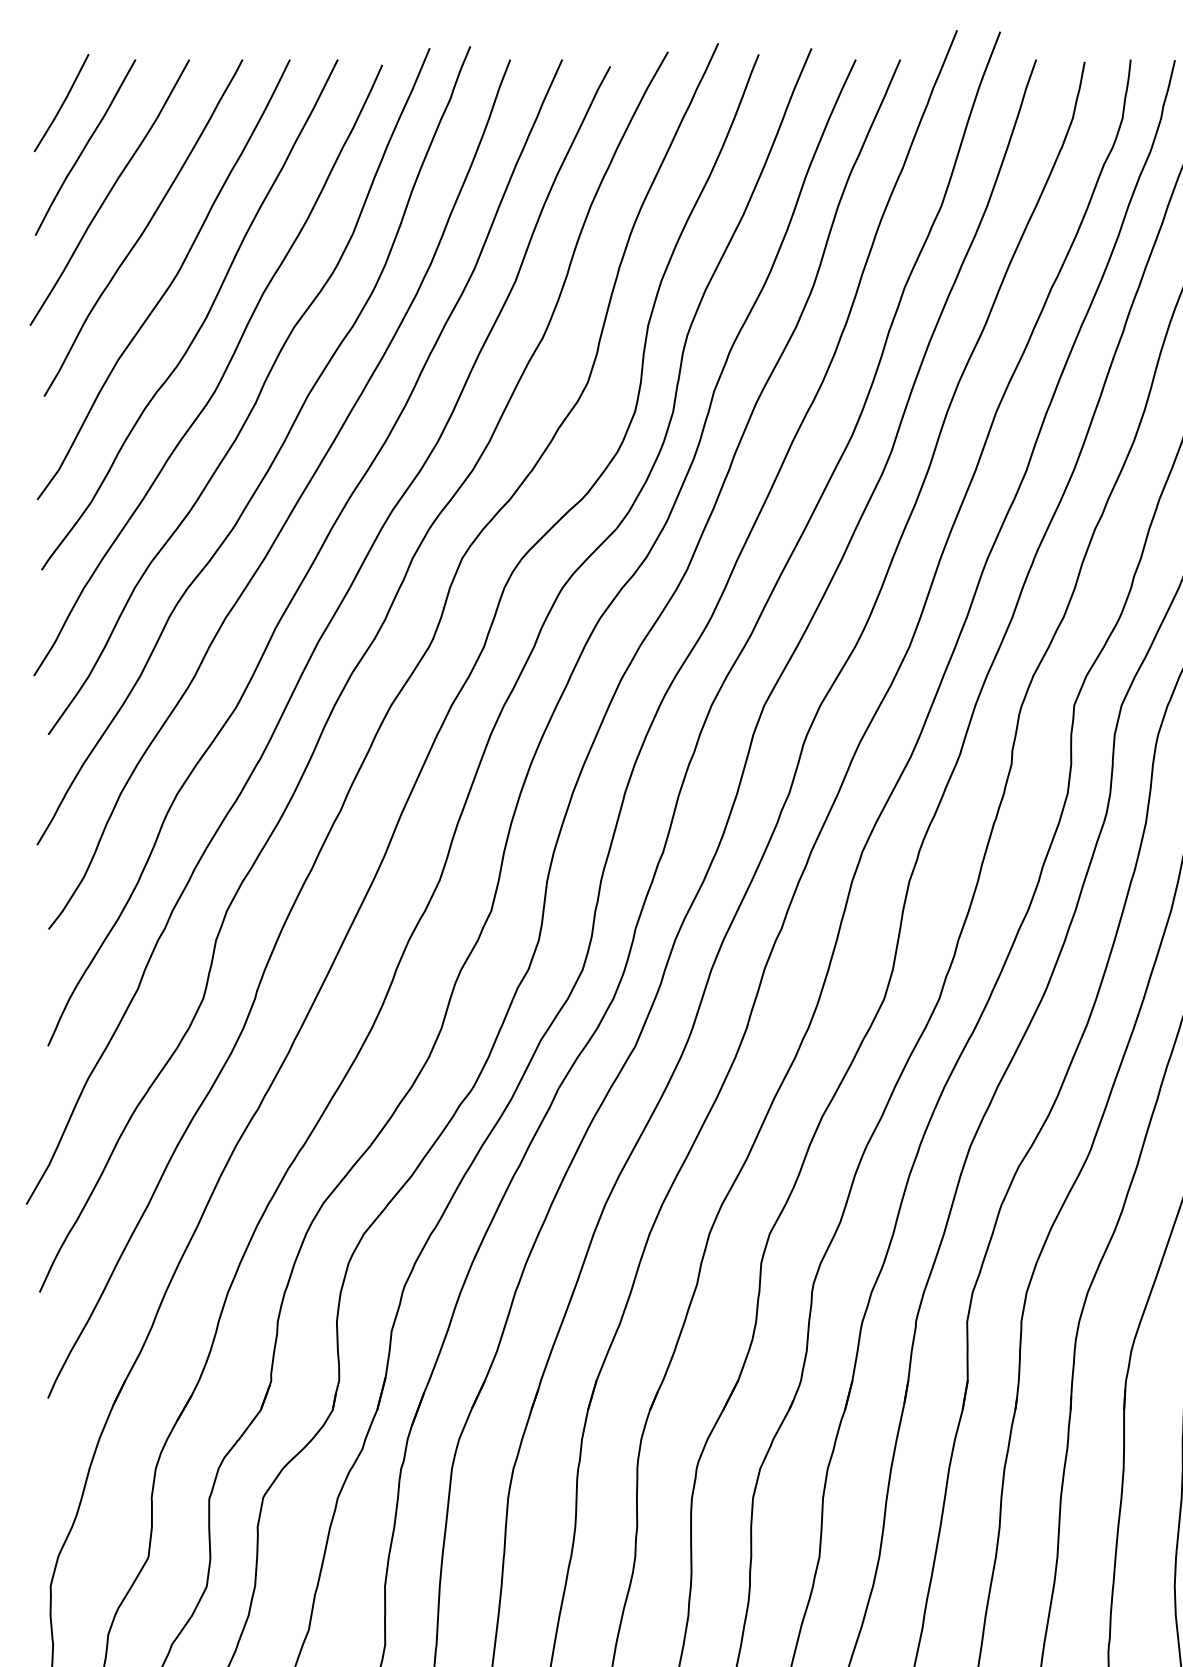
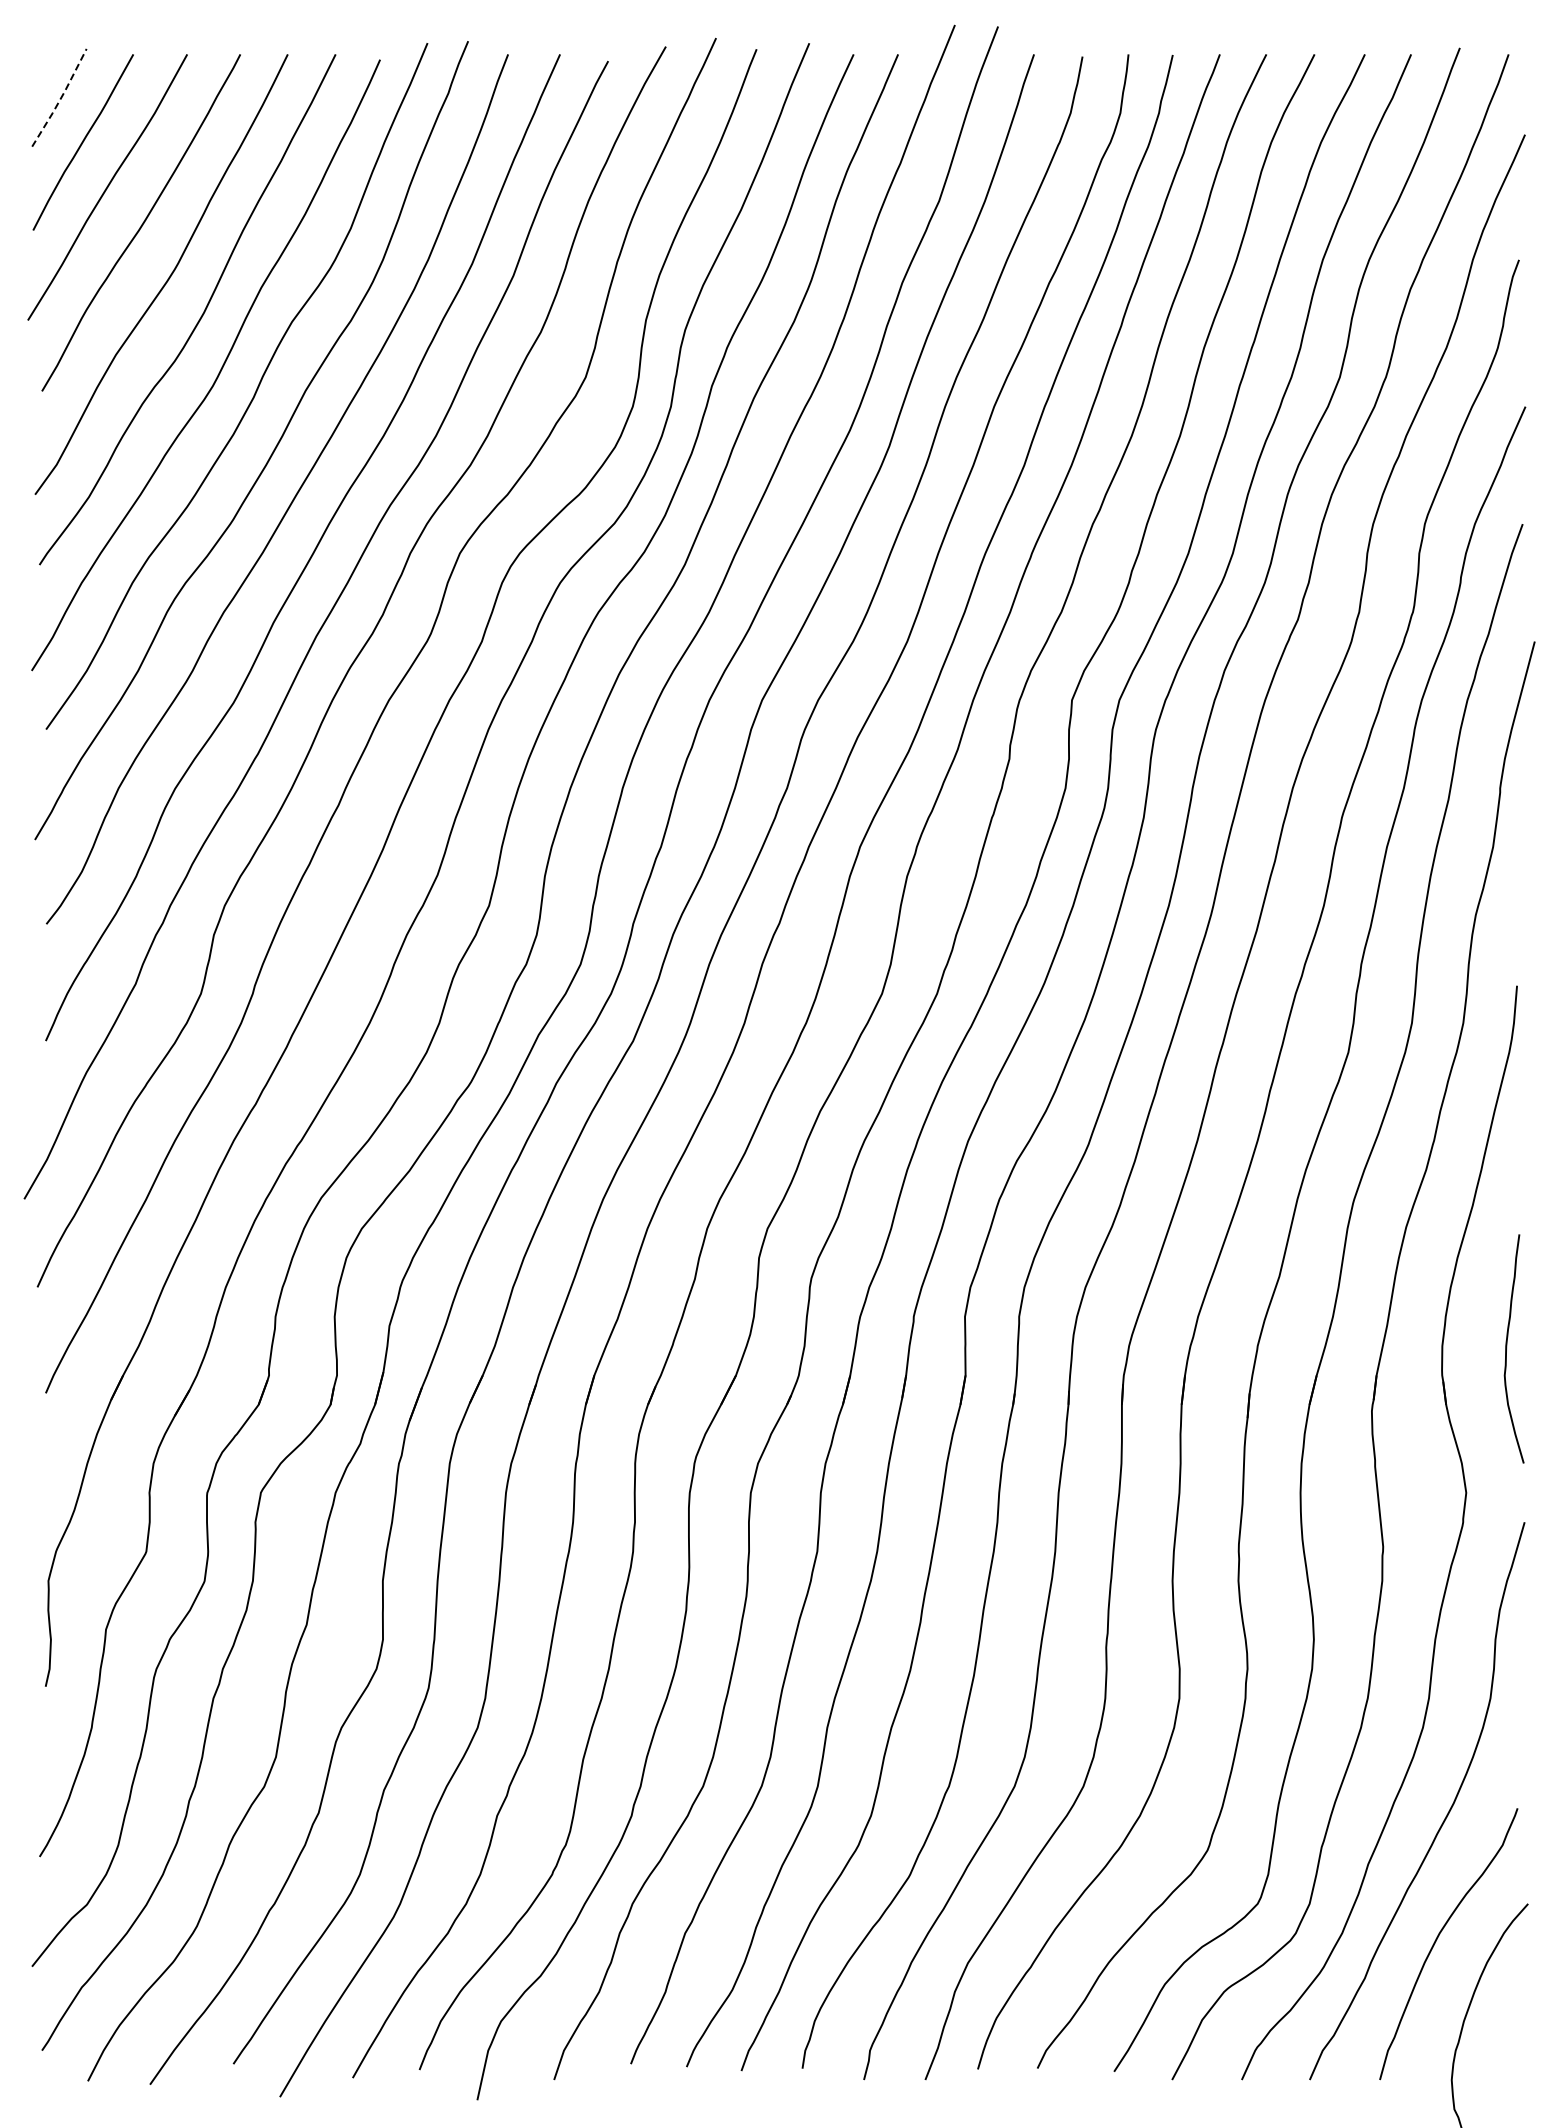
line: (63, 103) -> (61, 98), solid -> dashed

